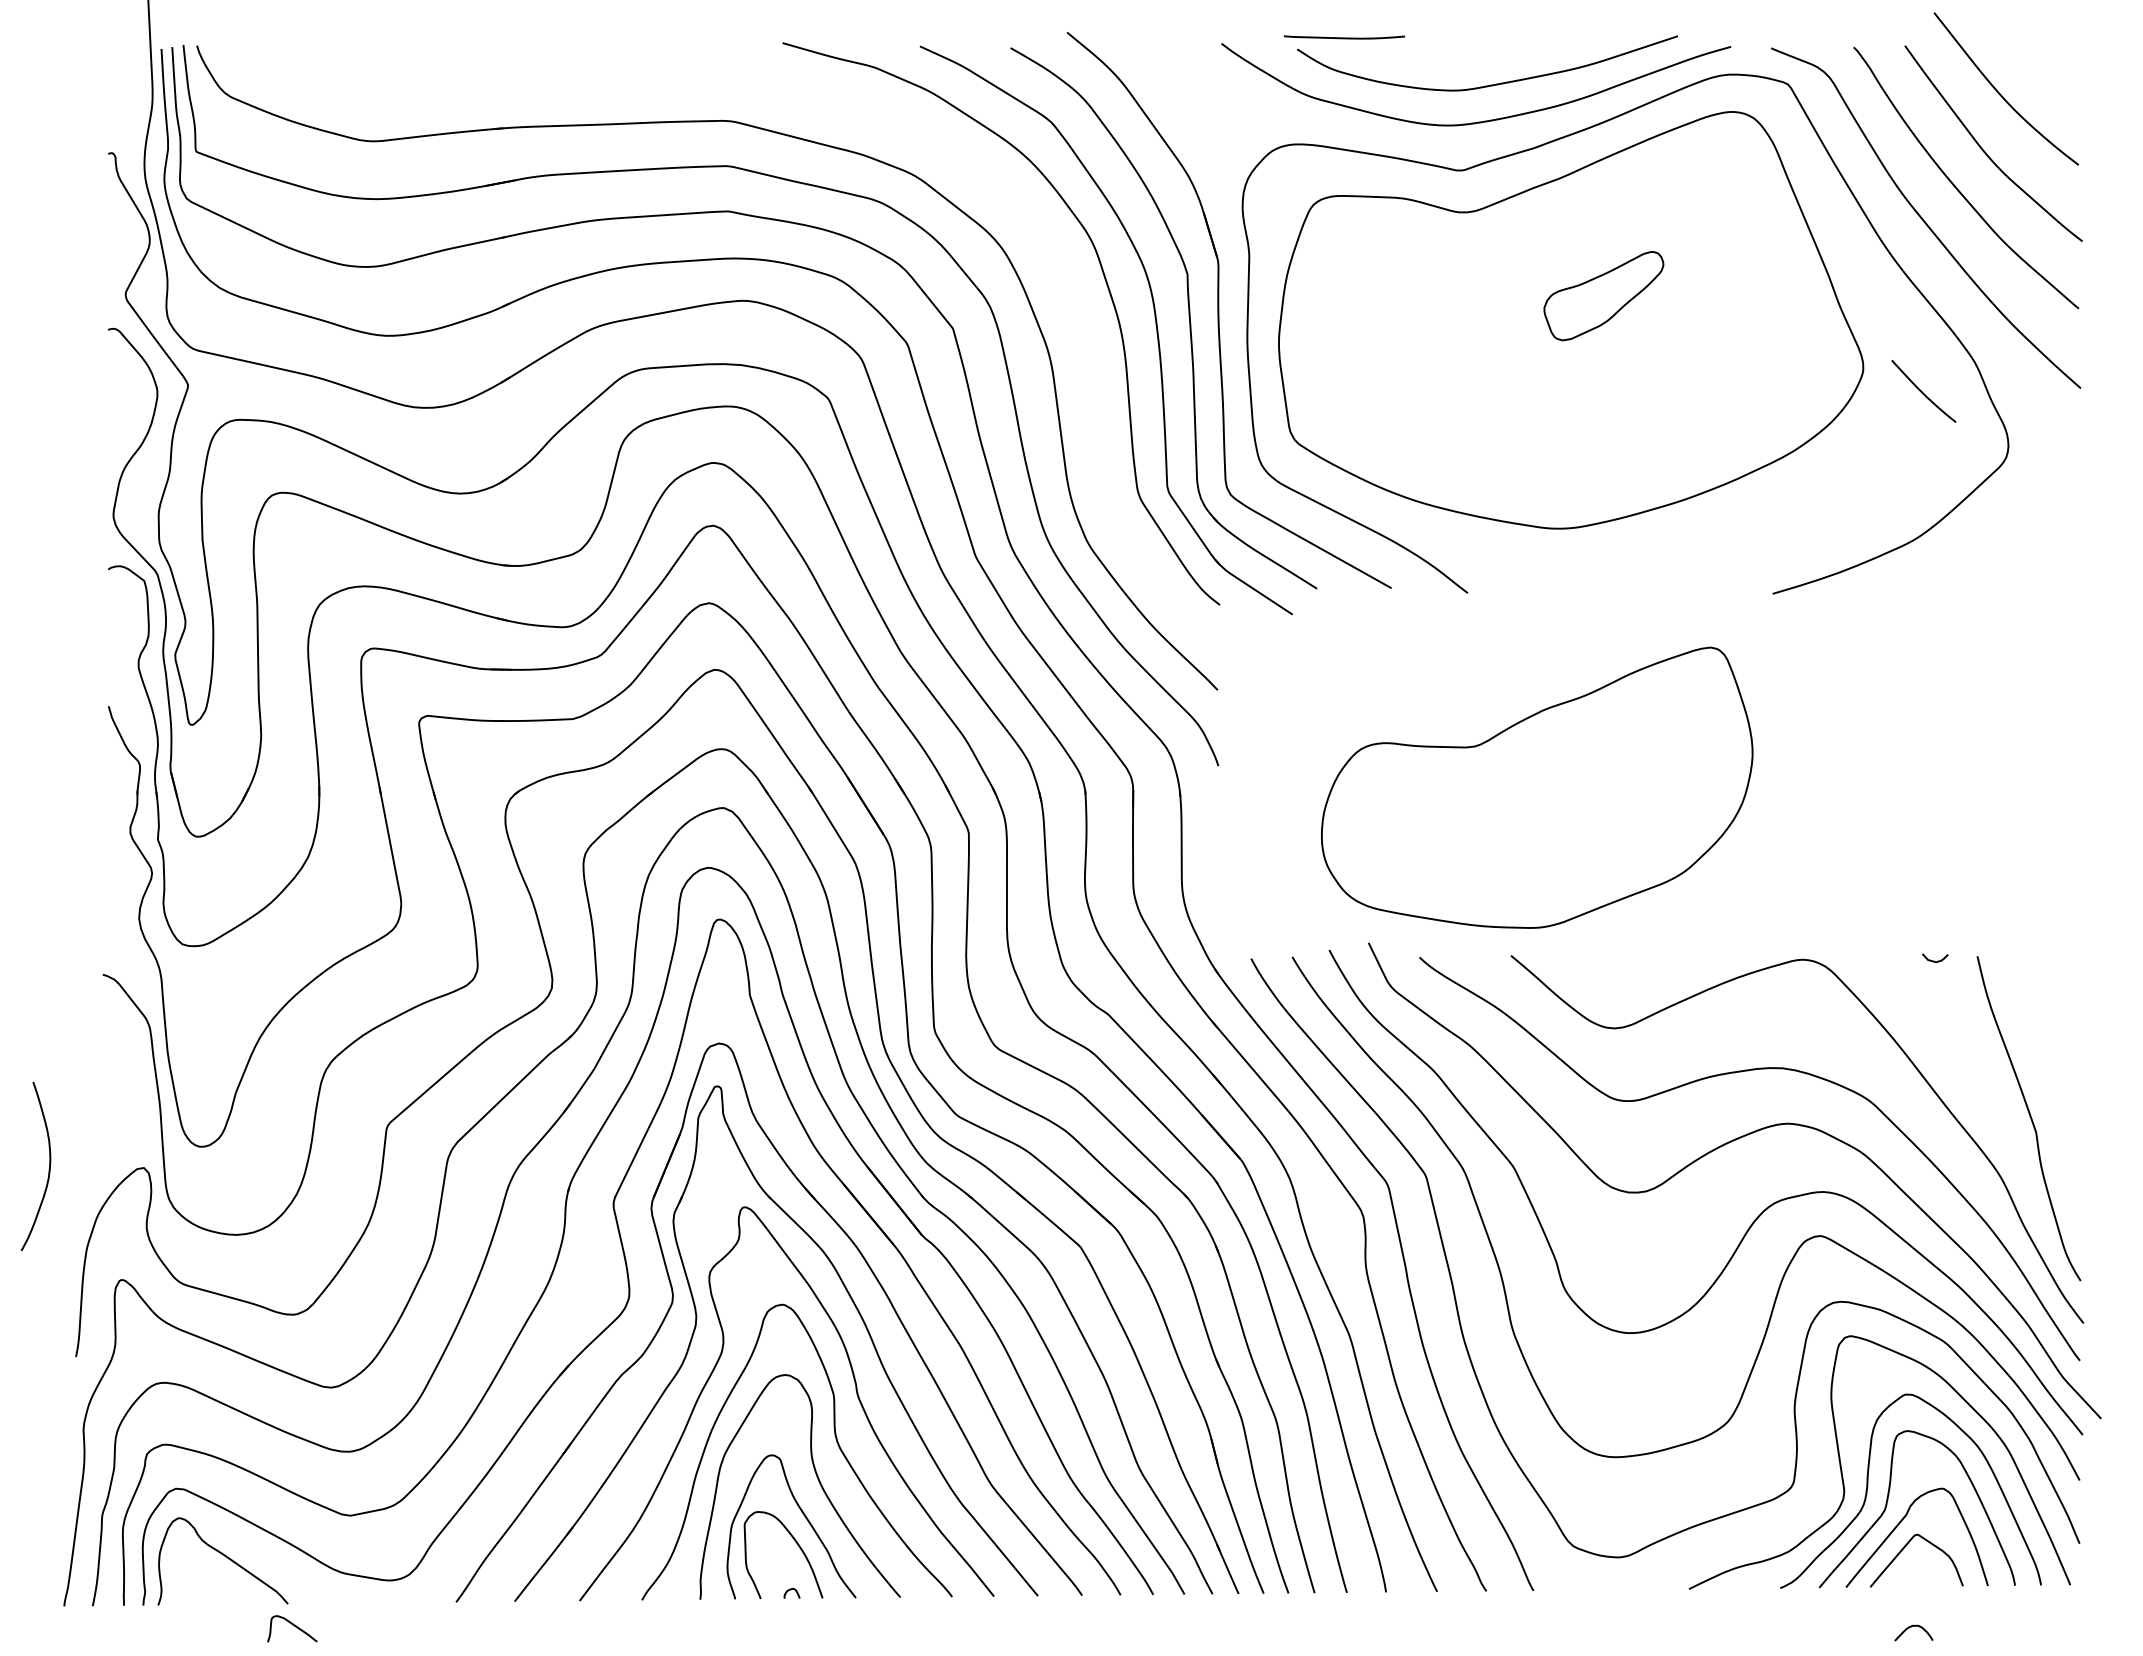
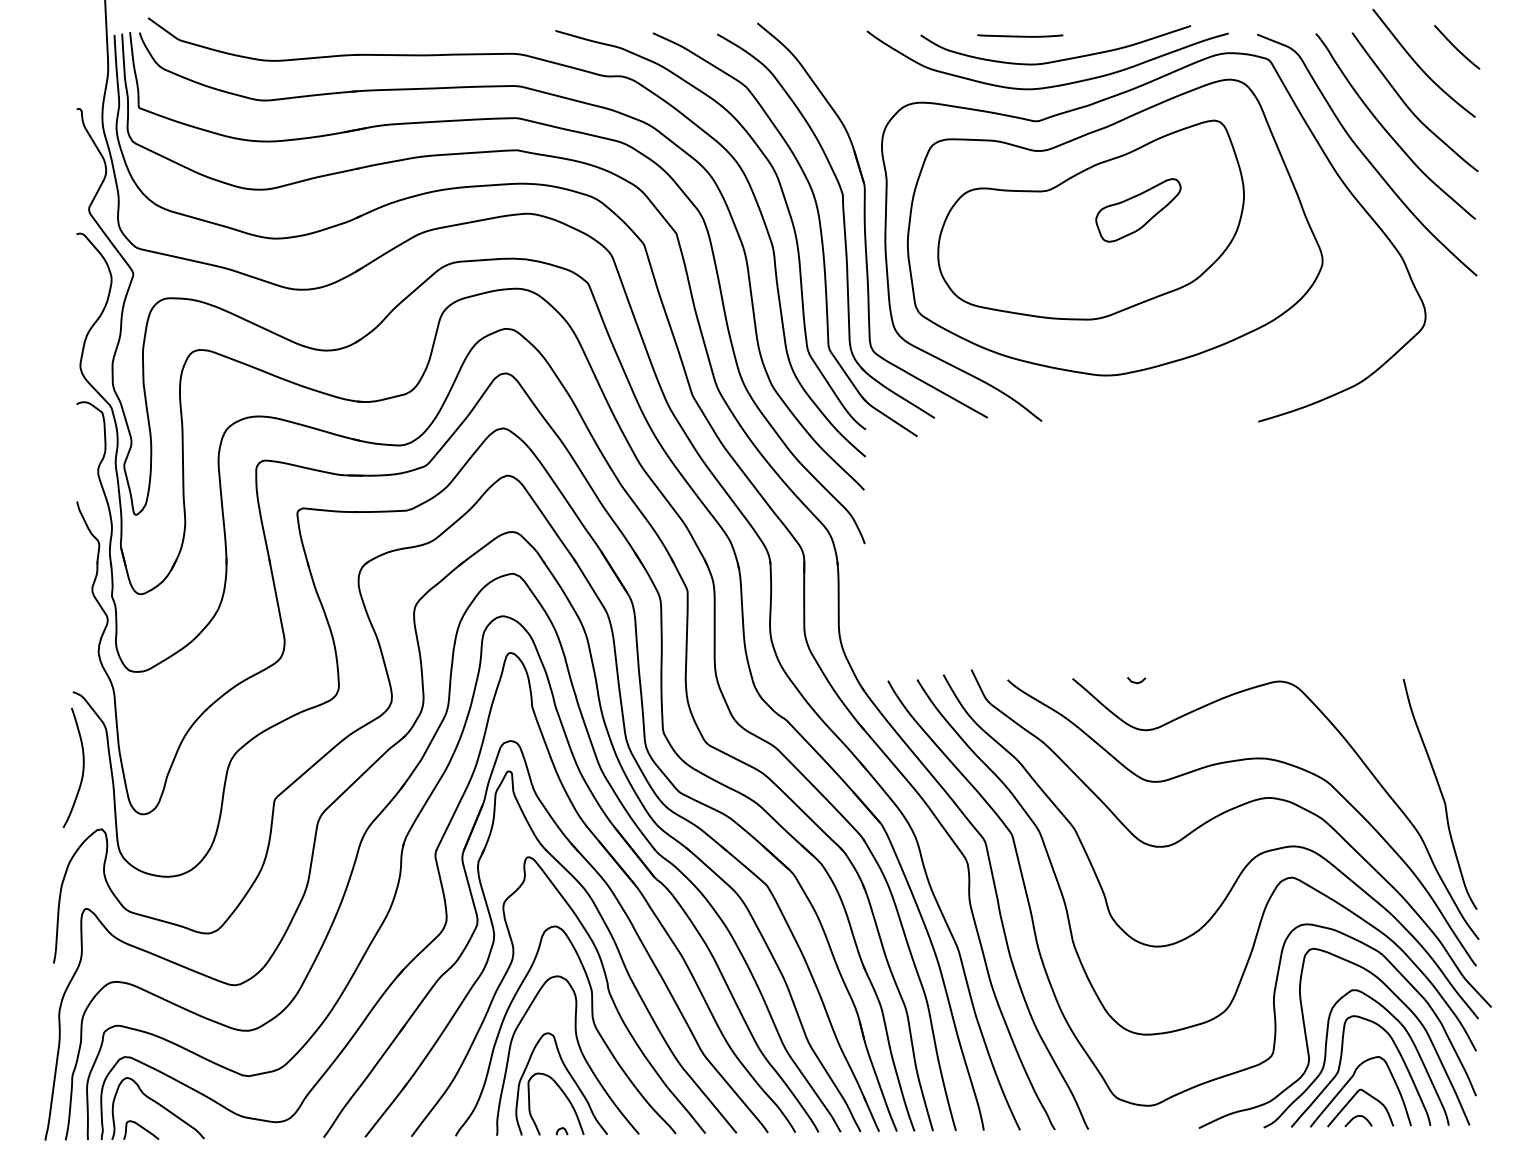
curve: (1344, 37) -> (1020, 36), moved
part: (776, 88) -> (551, 63), added
curve: (1922, 391) -> (1456, 47), moved
part: (1537, 787) -> (1091, 219), moved
curve: (1934, 960) -> (1136, 682), moved
curve: (48, 1169) -> (82, 770), moved
curve: (294, 1626) -> (142, 1128), moved
curve: (1911, 1627) -> (1356, 1117), moved

